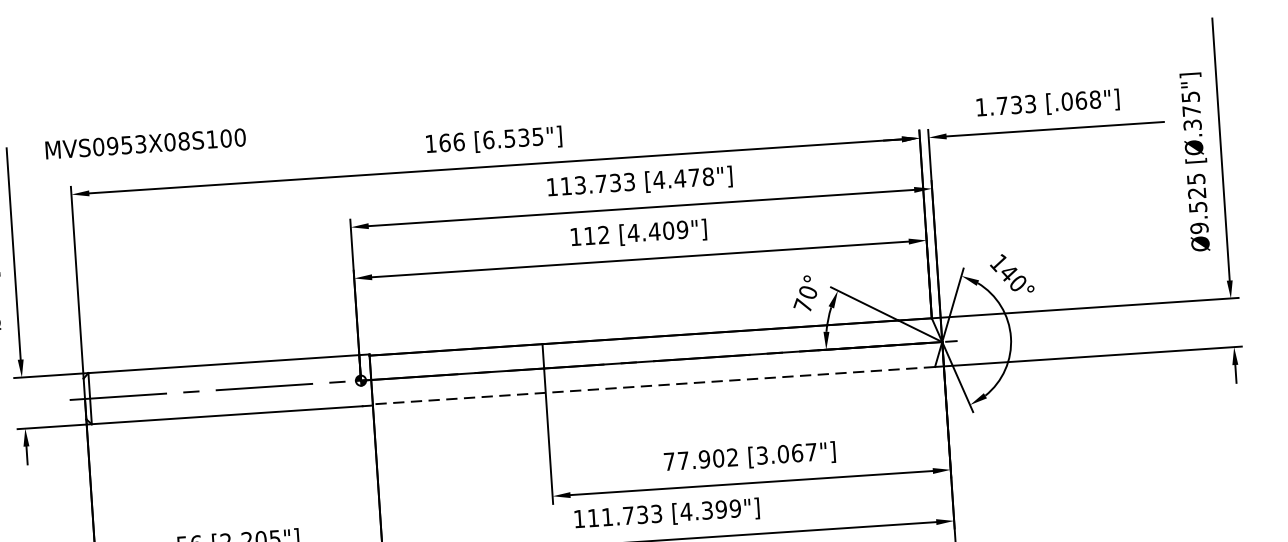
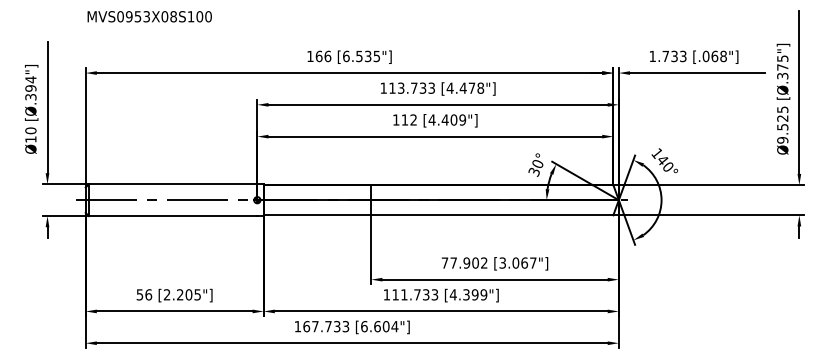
text: (145, 143) -> (149, 16), moved
text: (801, 305) -> (533, 171), 70° -> 30°
line: (653, 385) -> (438, 215), dashed -> solid

